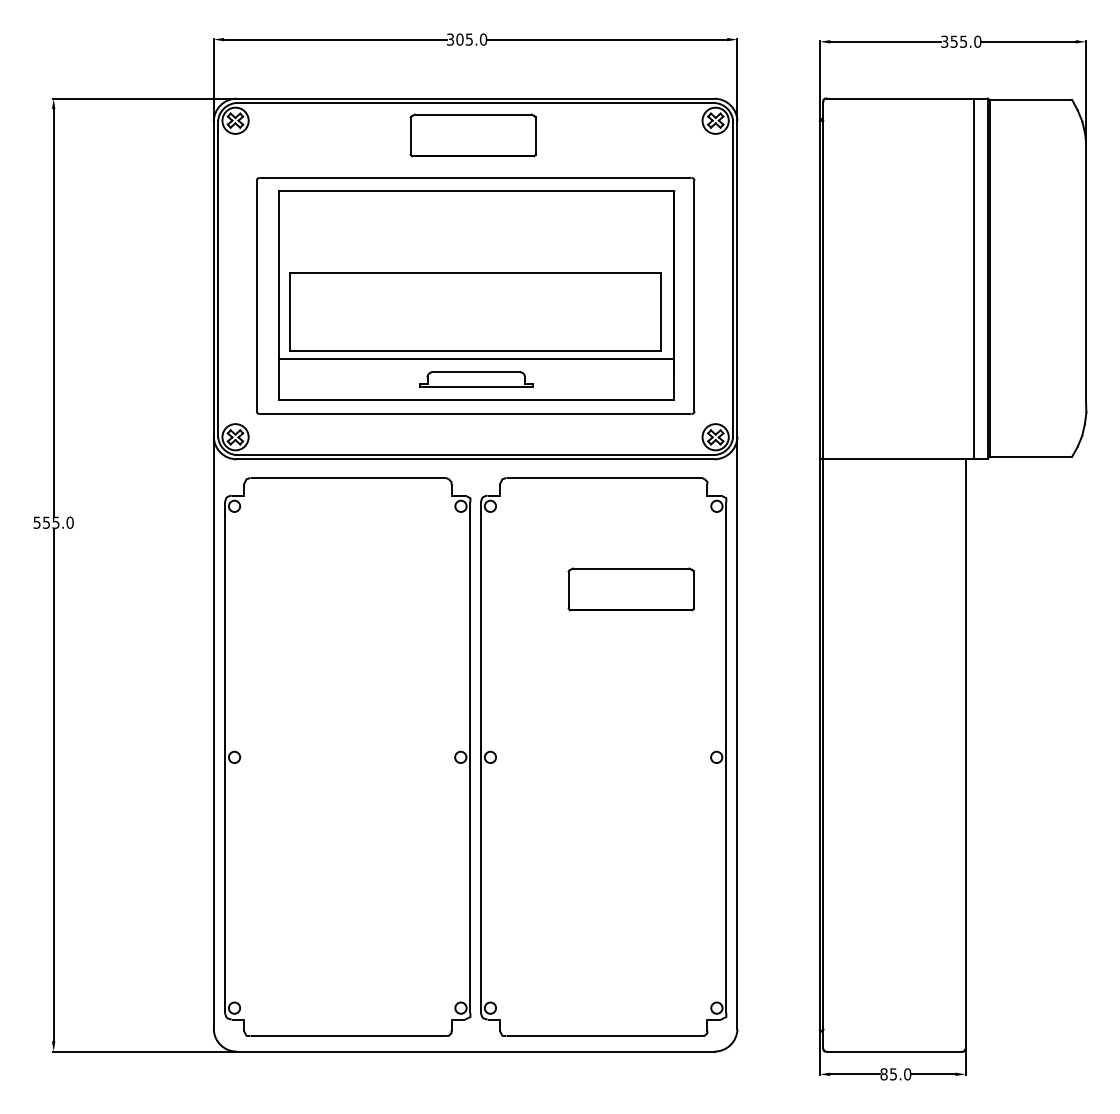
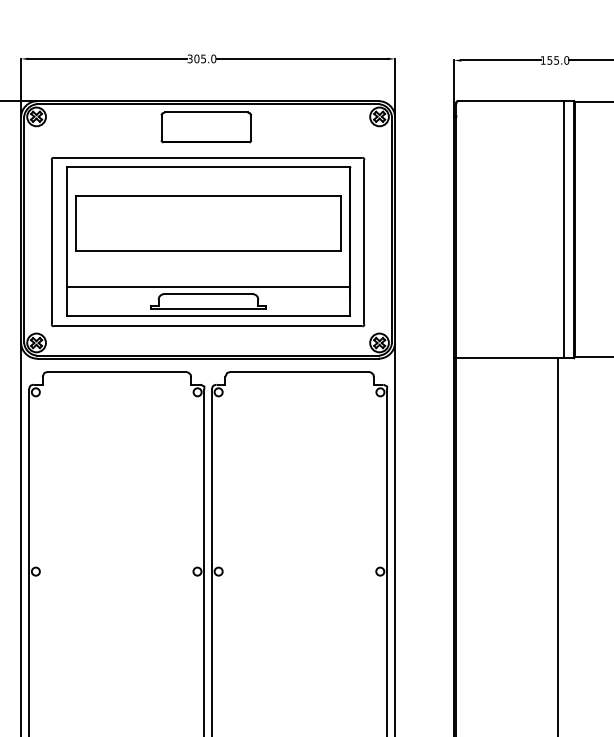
text: (944, 41) -> (542, 60), 355.0 -> 155.0
part: (475, 311) -> (207, 223), moved
part: (476, 379) -> (208, 301), size x1.43
part: (630, 589) -> (318, 451), removed

